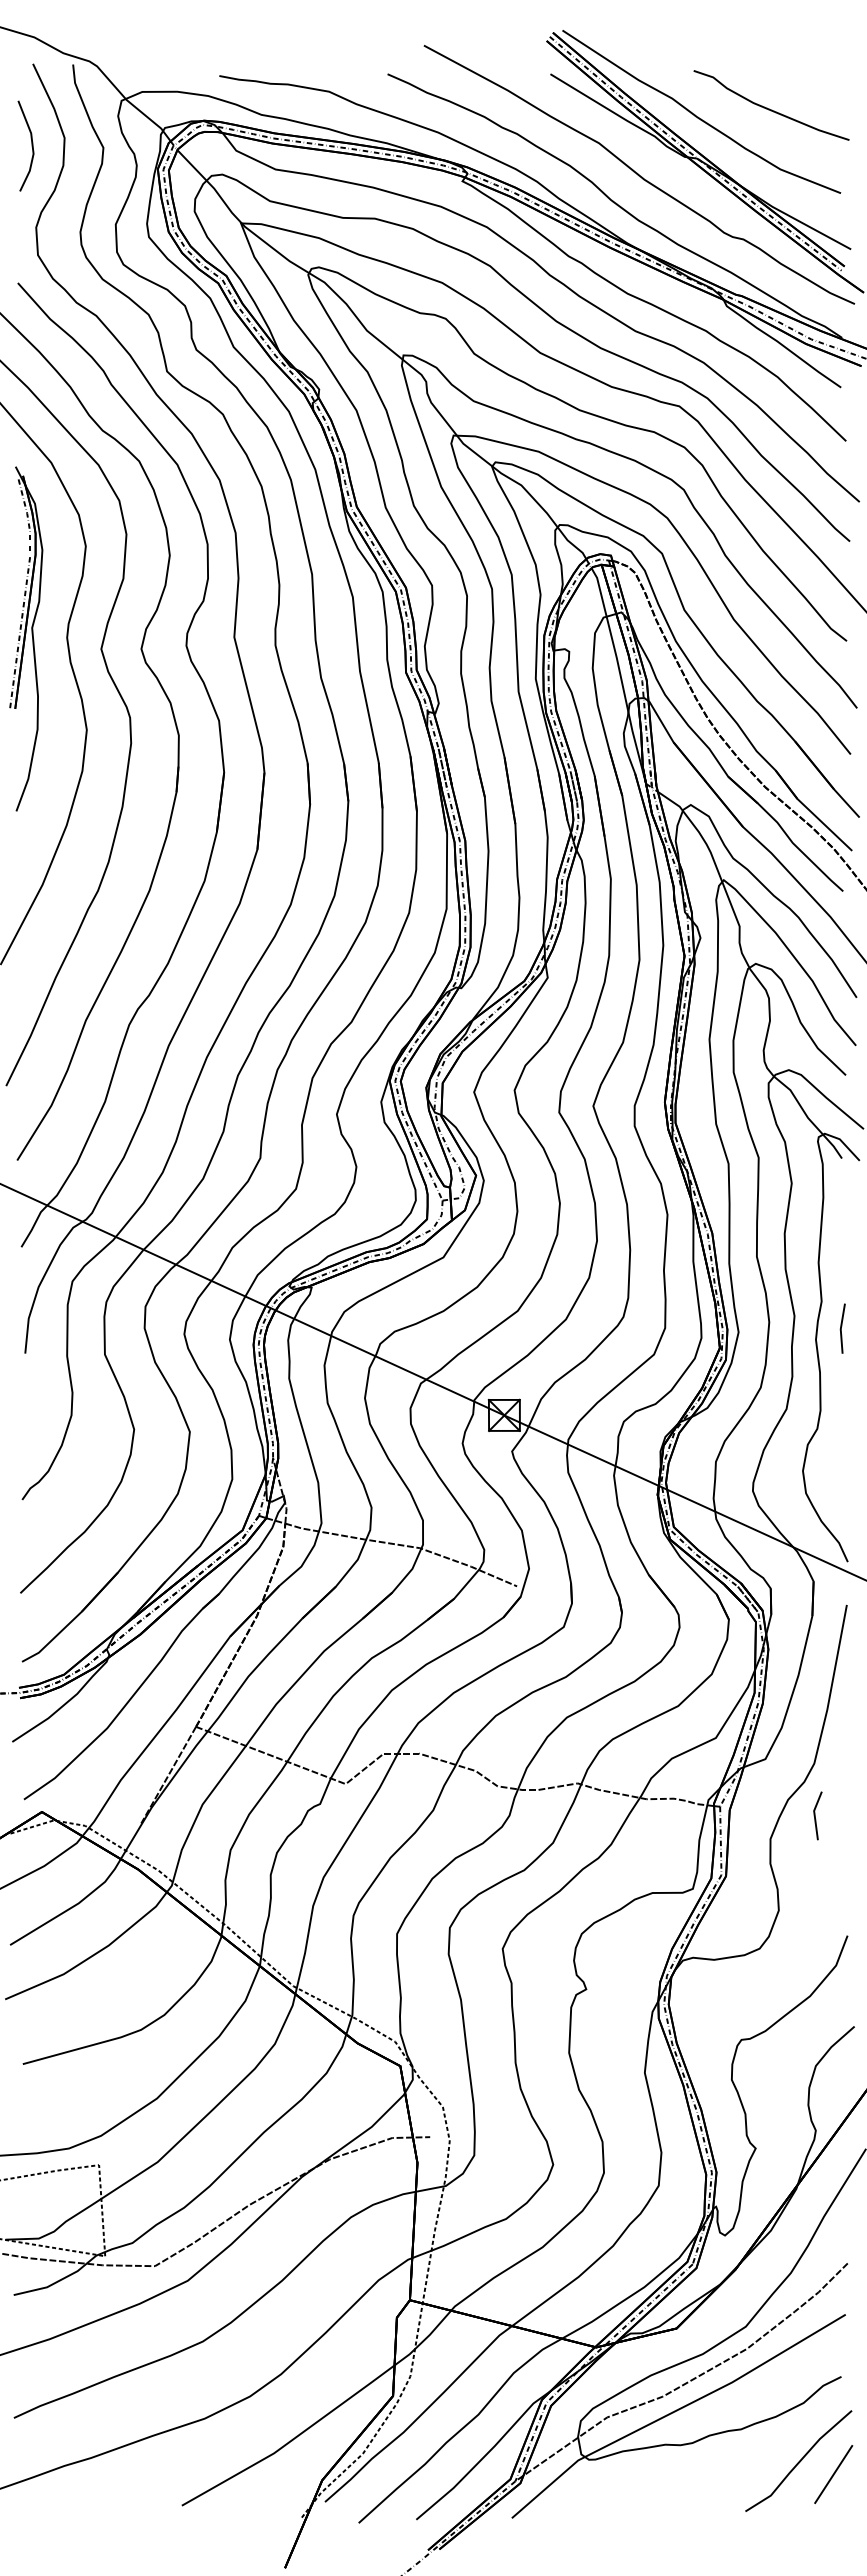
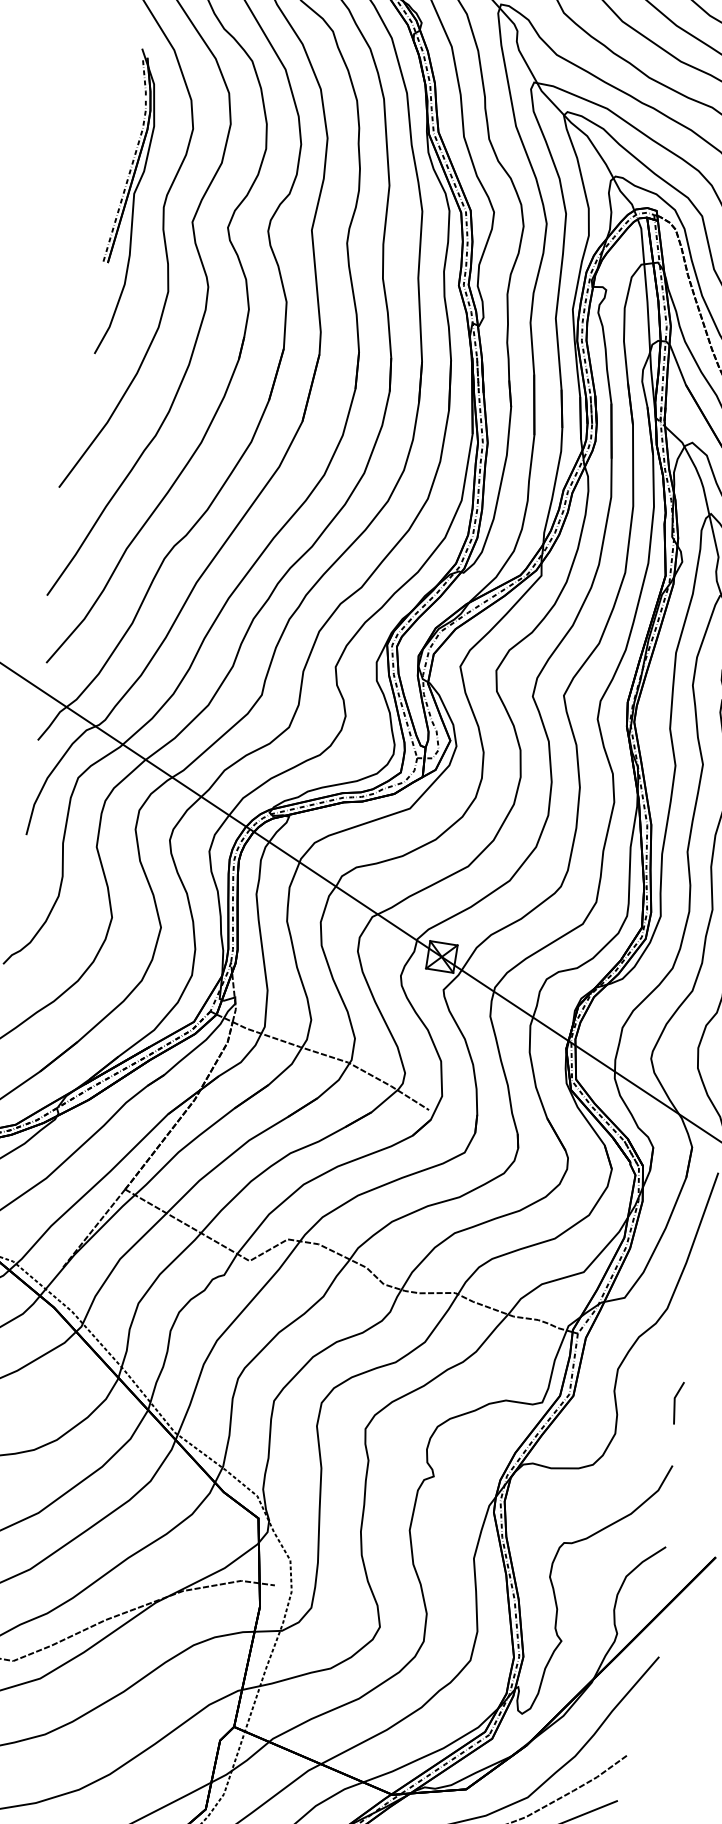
line: (815, 1815) -> (675, 1402), moved

